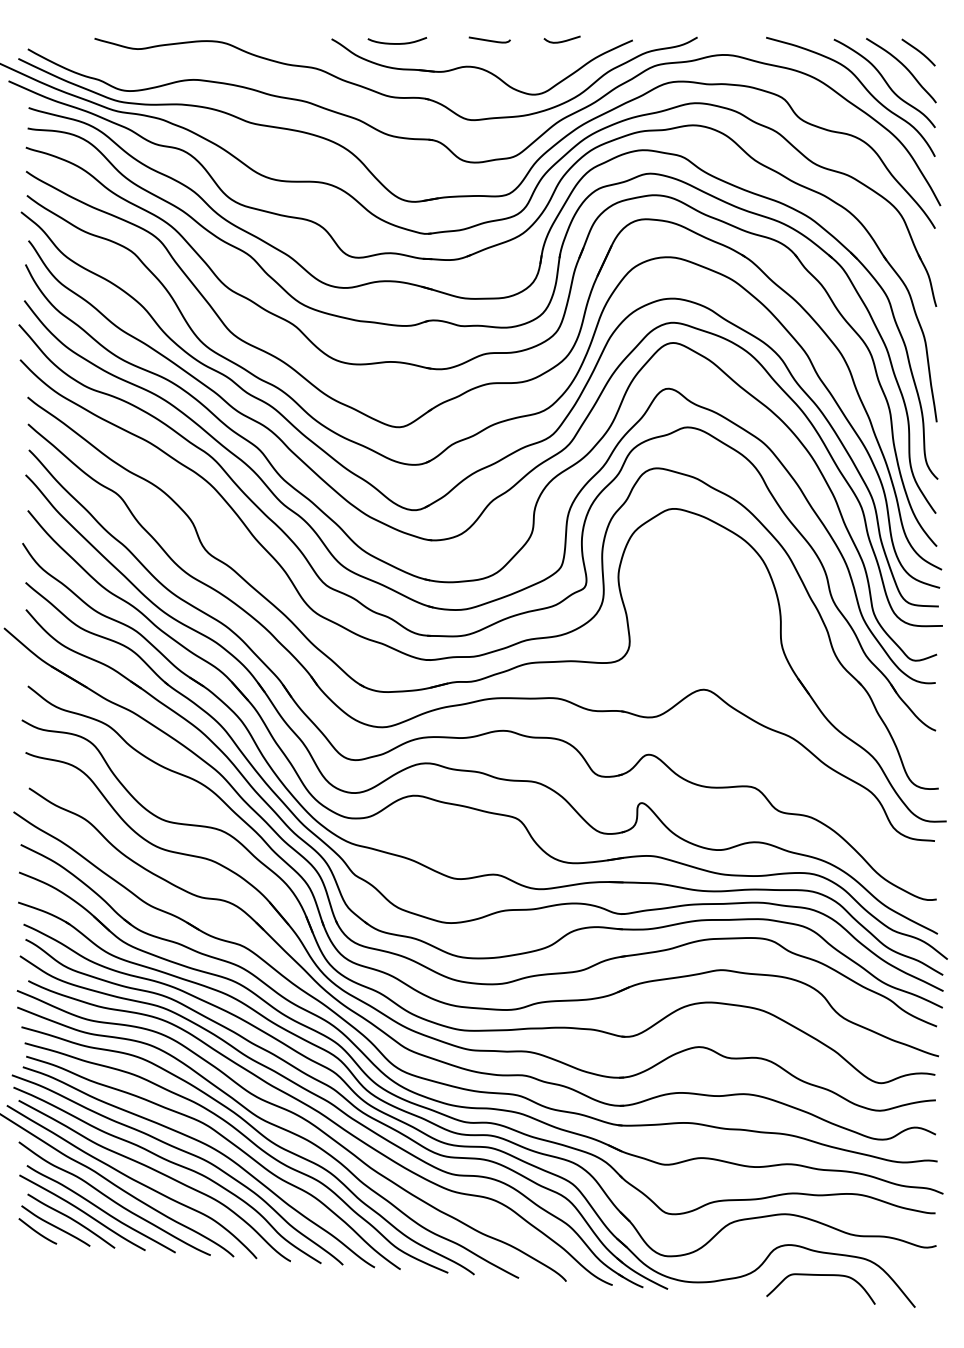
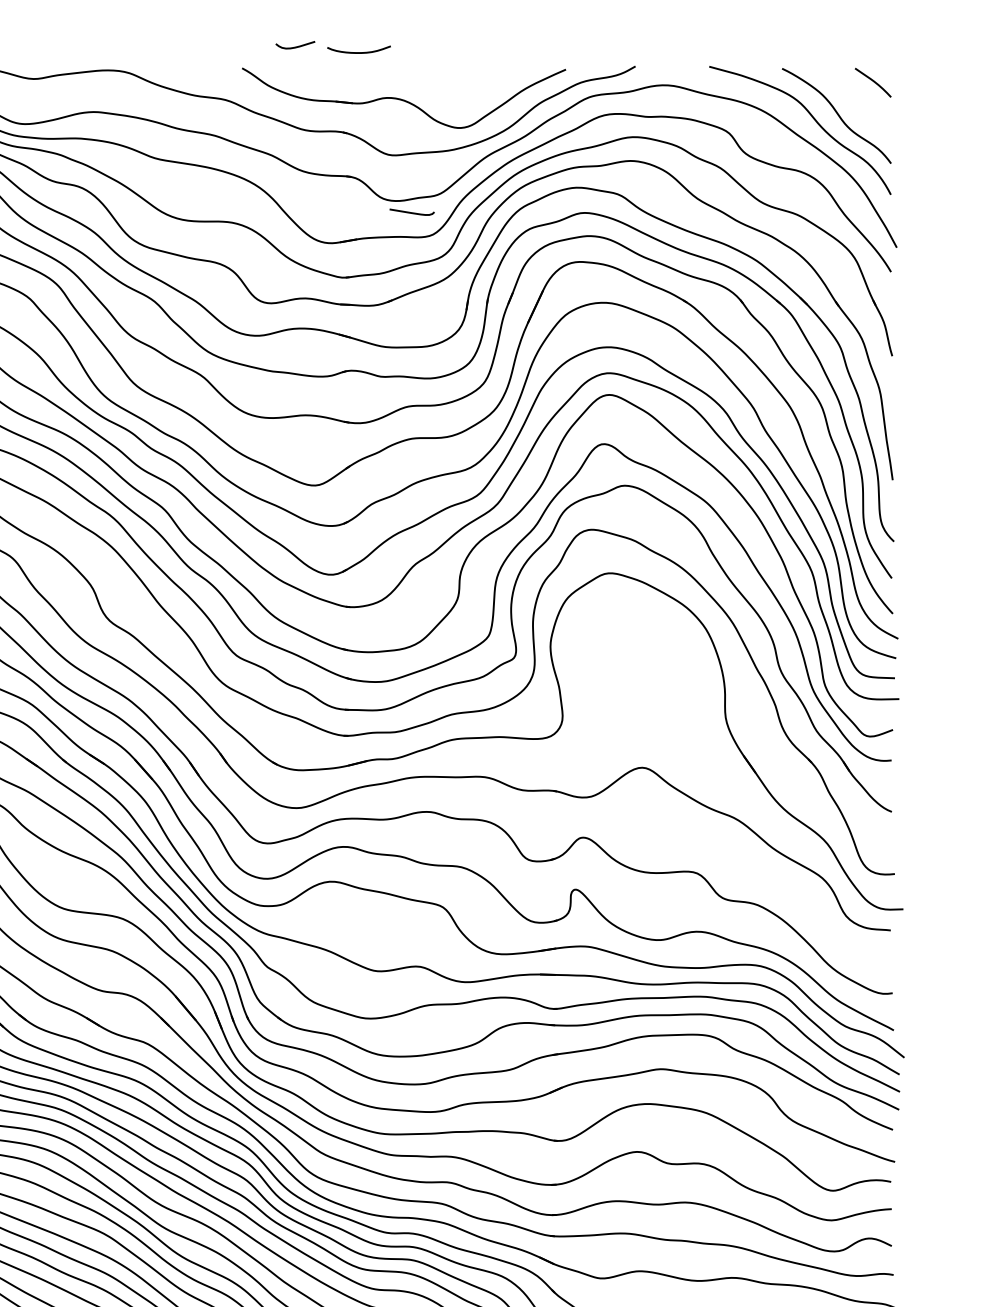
curve: (489, 39) -> (411, 211), moved
curve: (562, 40) -> (295, 46), moved
curve: (397, 43) -> (359, 52), moved
curve: (904, 67) -> (858, 98), removed

